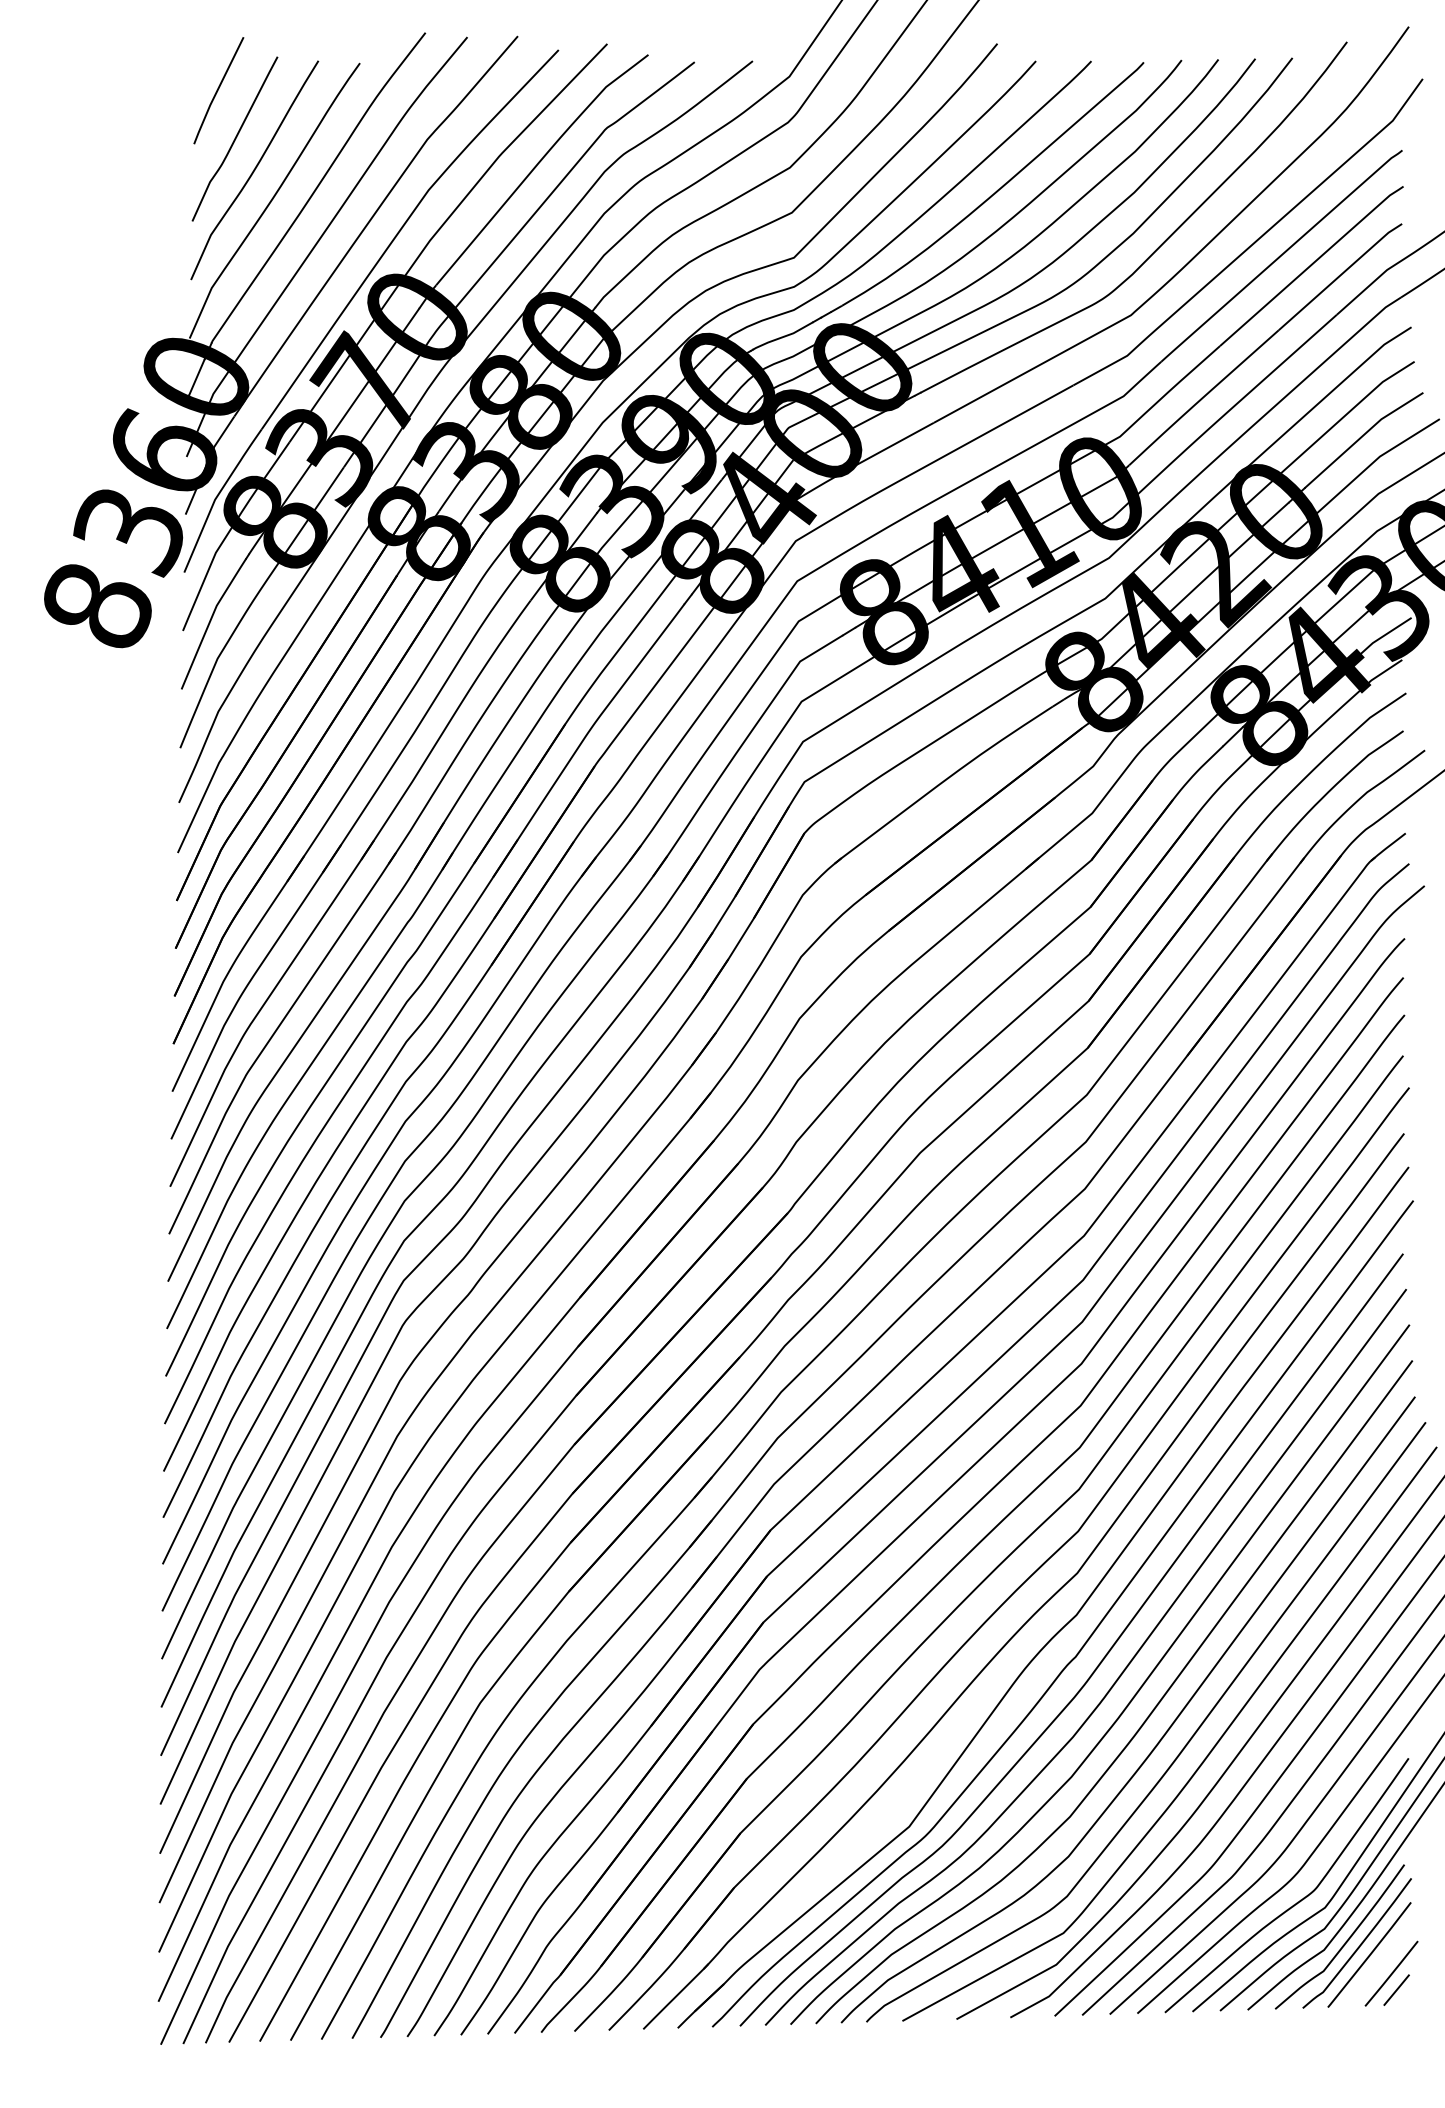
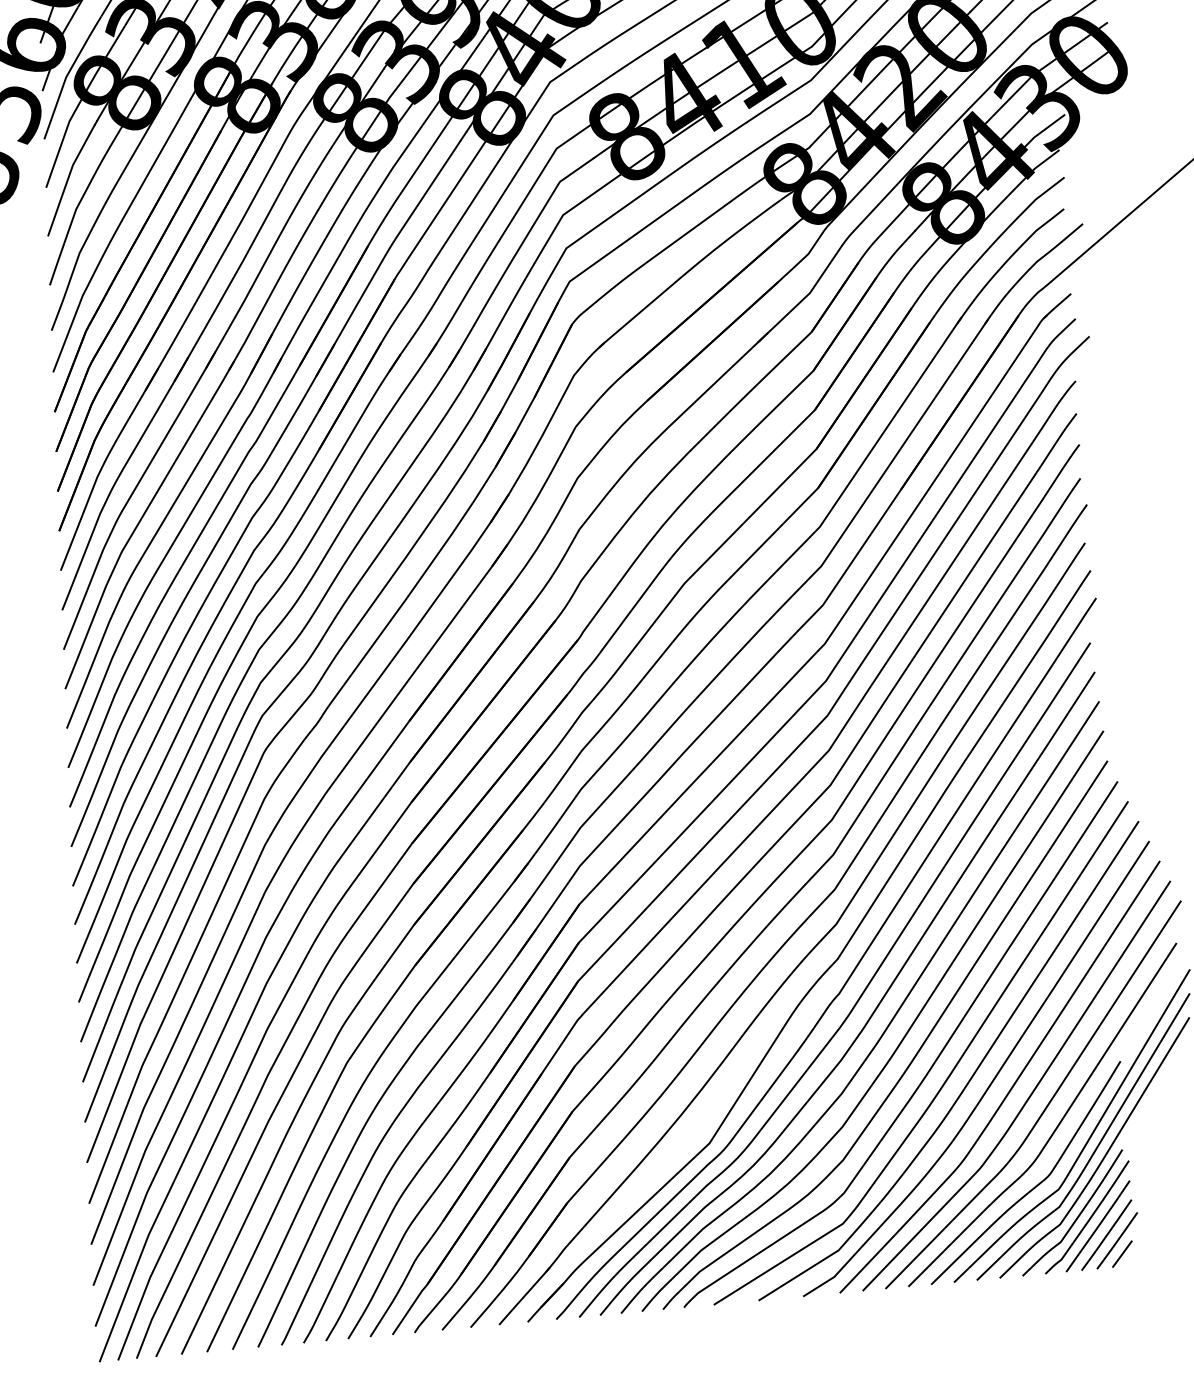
line: (1379, 1966) -> (1106, 1235), added

